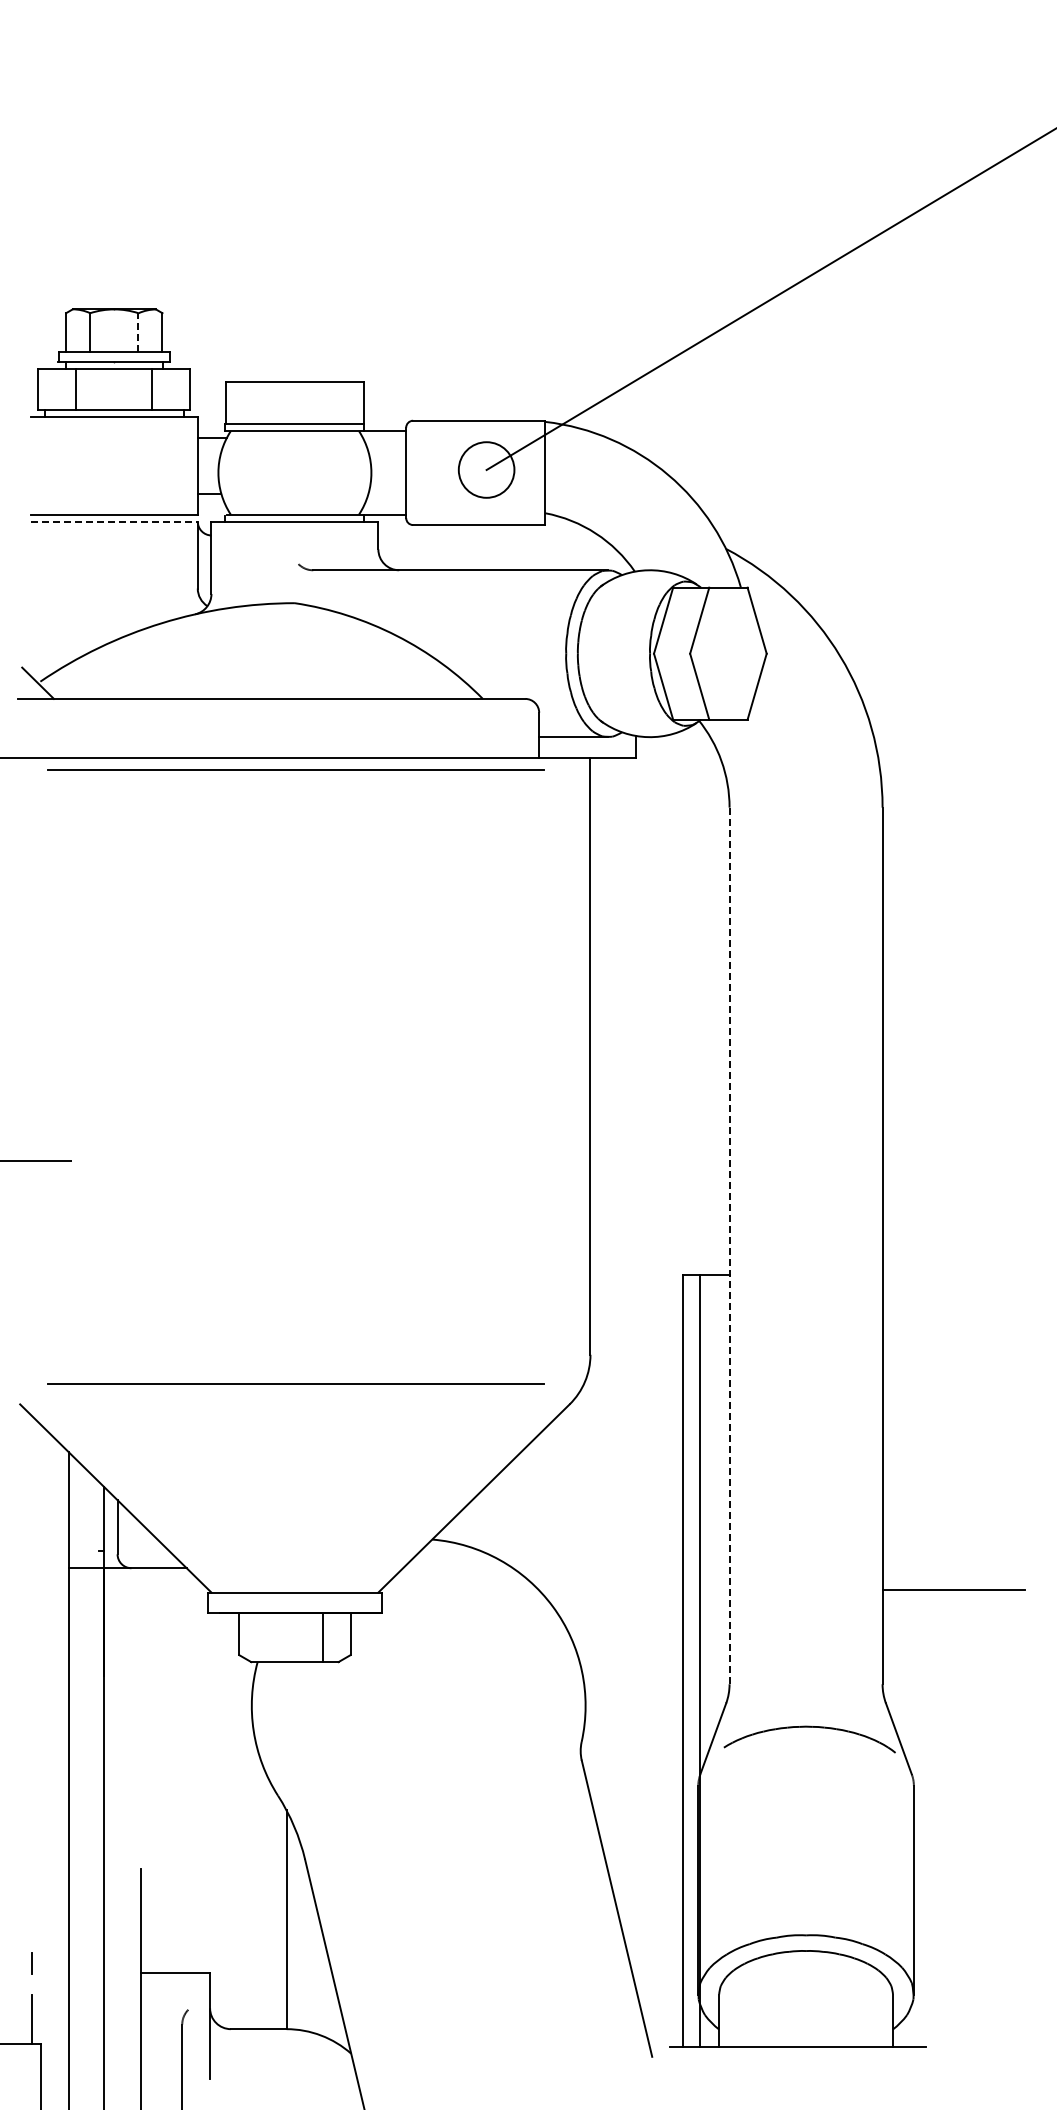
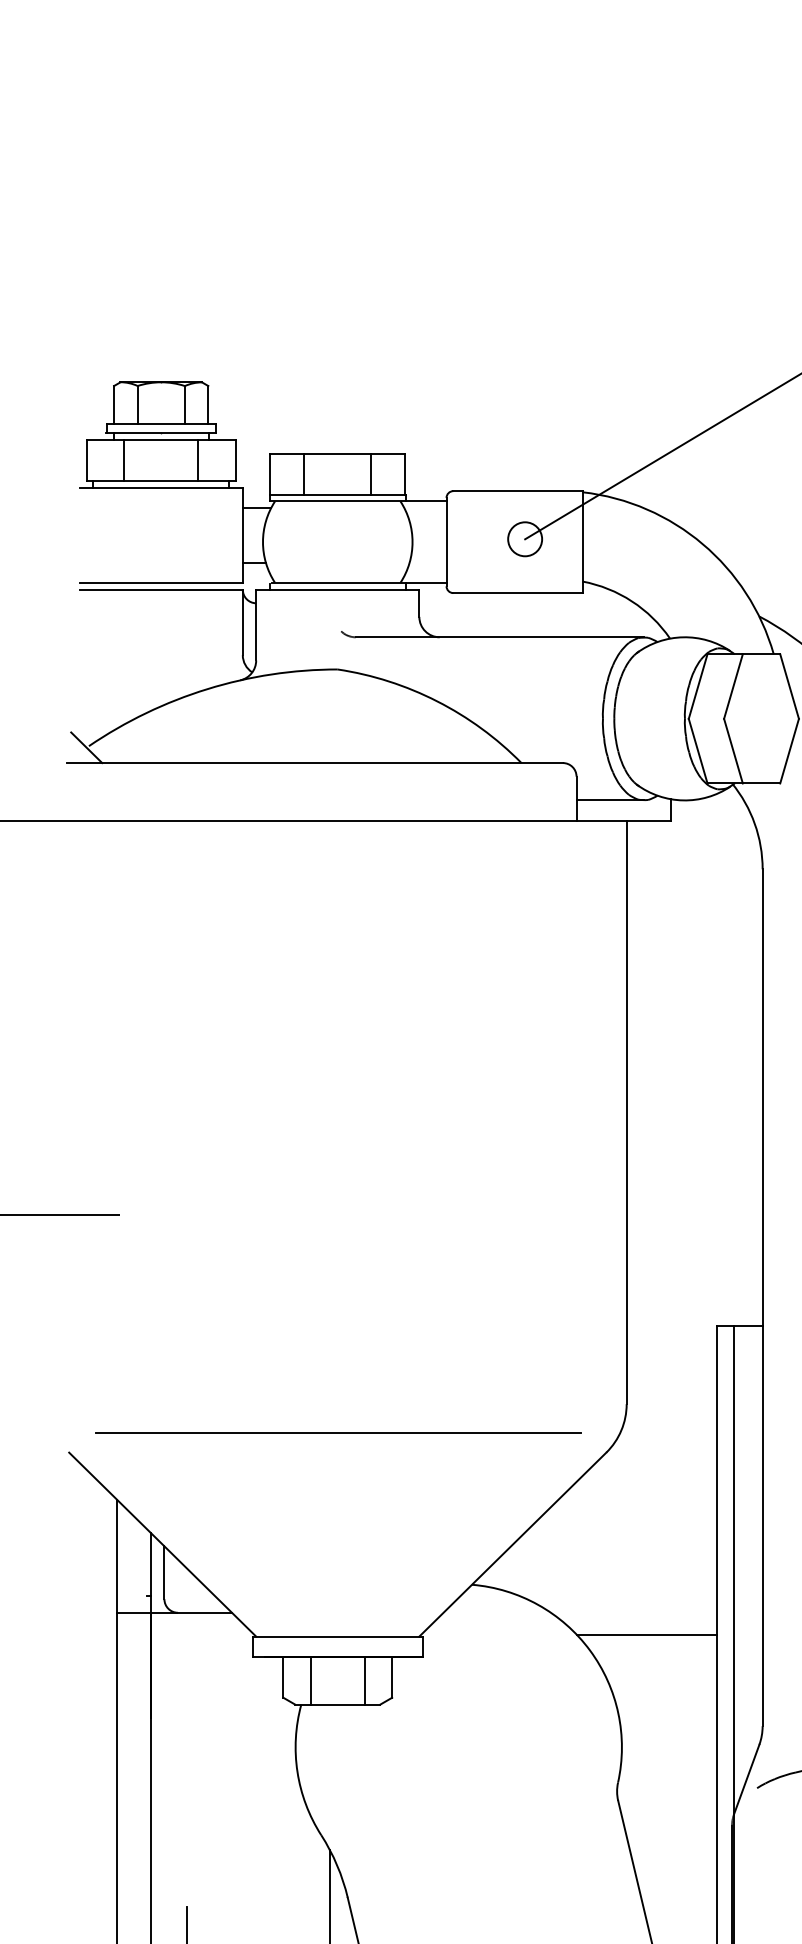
line: (138, 332) -> (184, 404), dashed -> solid
line: (260, 403) -> (304, 474), added
line: (329, 403) -> (371, 474), added
circle: (486, 469) -> (525, 538), size x0.62
line: (114, 521) -> (161, 589), dashed -> solid
line: (295, 769) -> (338, 832), removed
line: (729, 1246) -> (762, 1298), dashed -> solid
line: (610, 1590) -> (646, 1634), added
line: (267, 1637) -> (310, 1680), added

